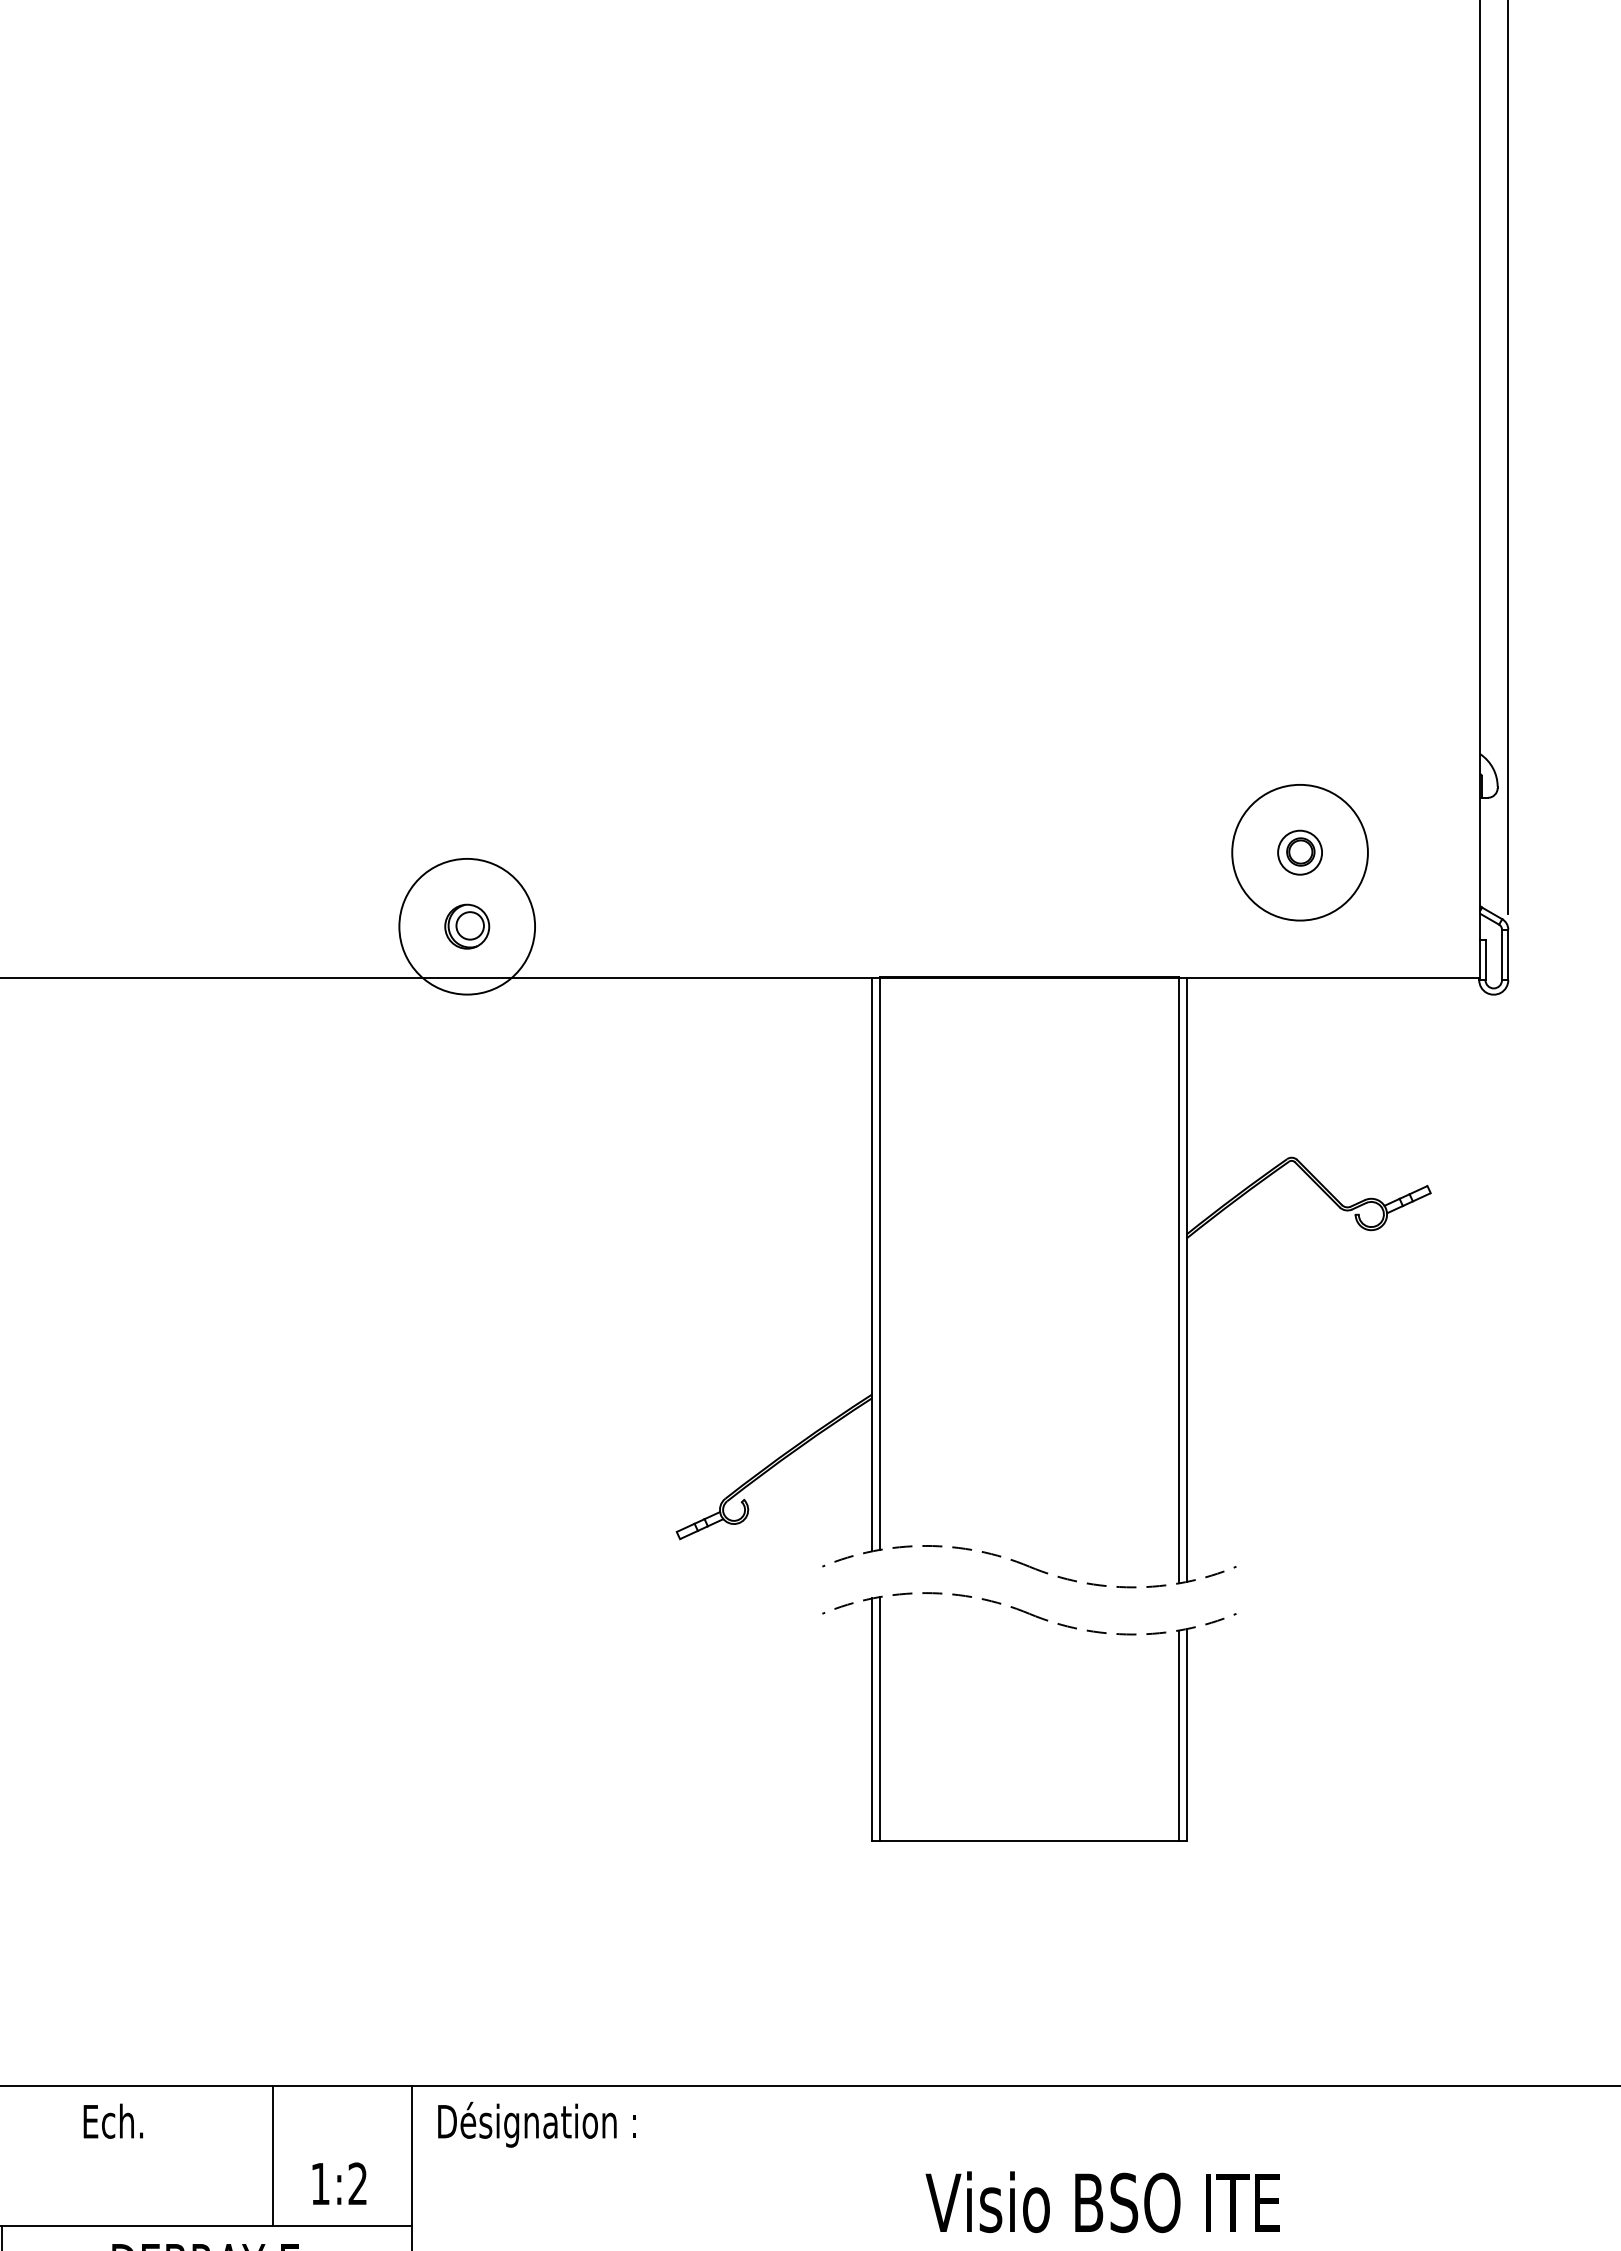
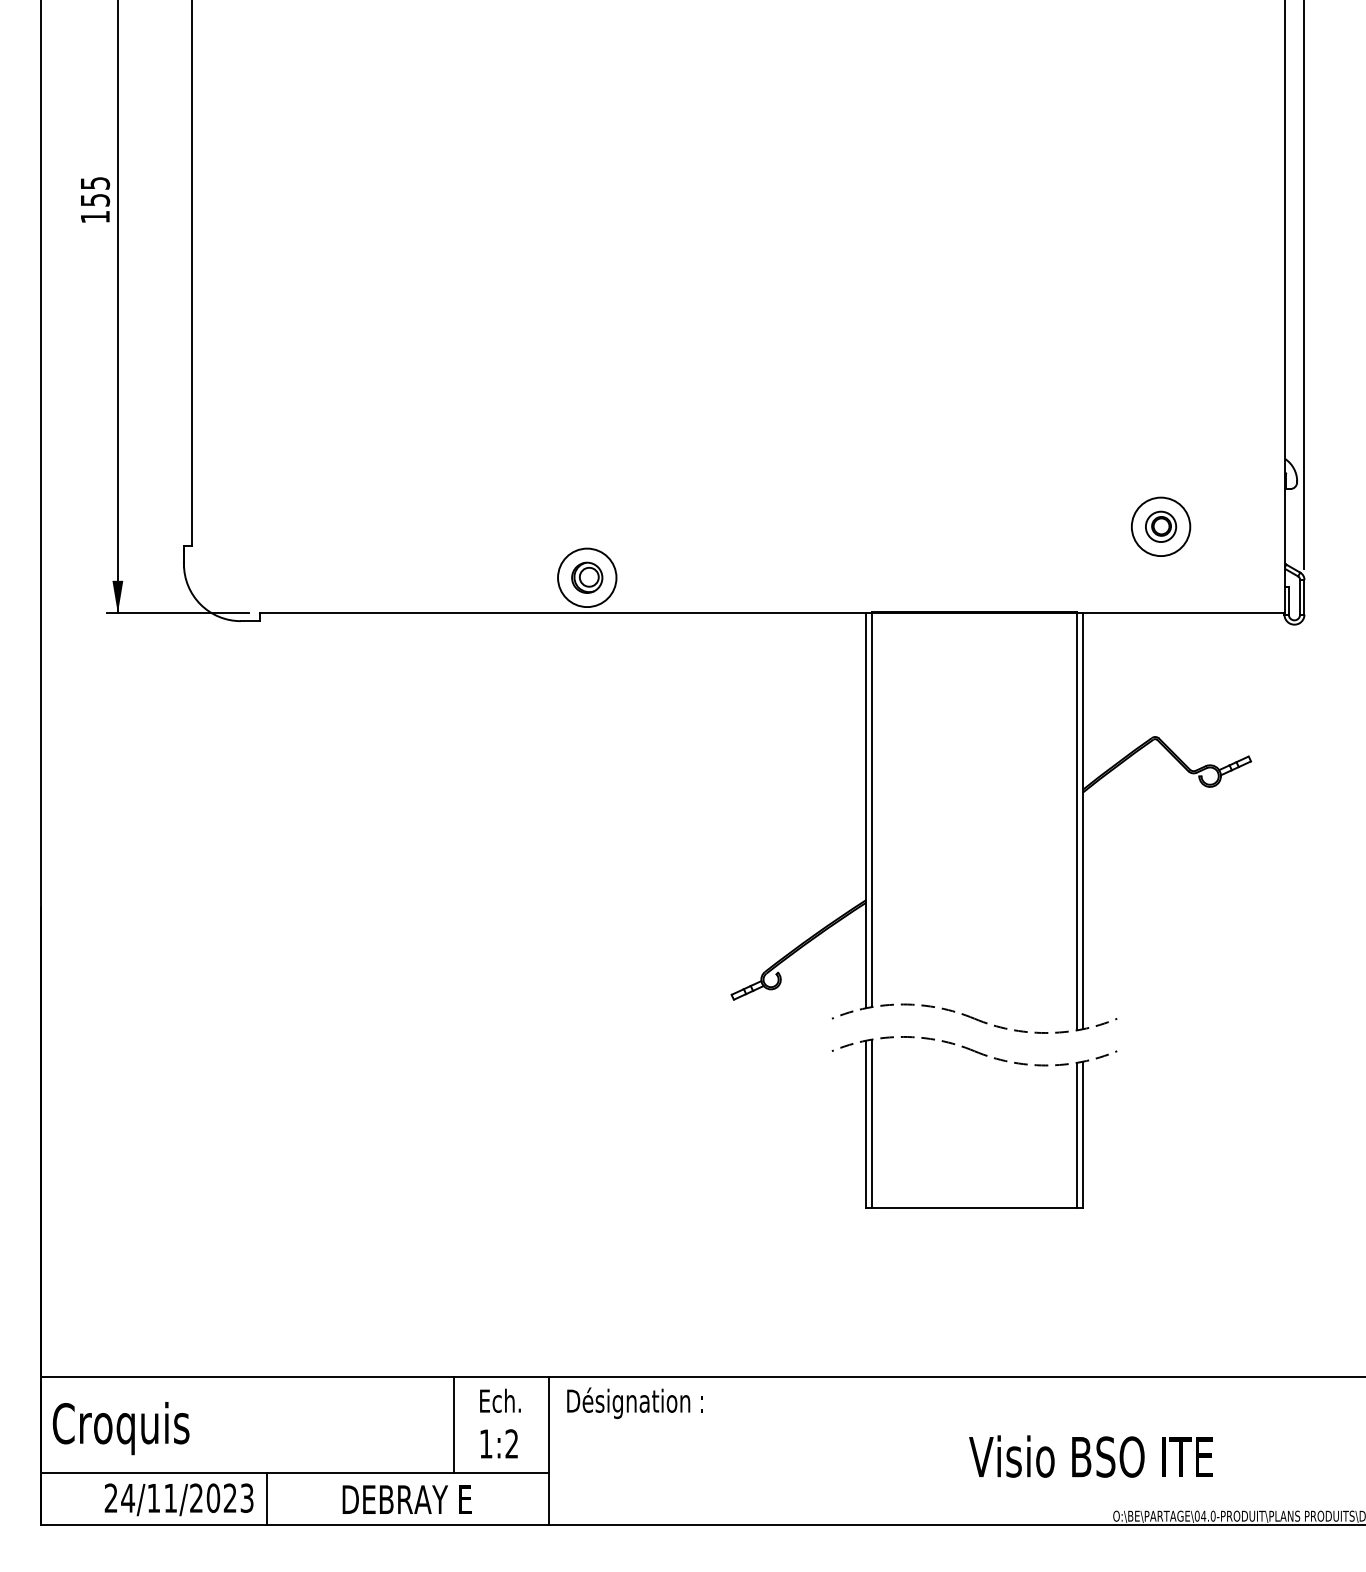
circle: (1299, 852) -> (1160, 526), size x0.62
circle: (467, 926) -> (587, 577), size x0.62
text: (113, 2120) -> (500, 1400), moved
text: (1101, 2202) -> (1090, 1456), moved

